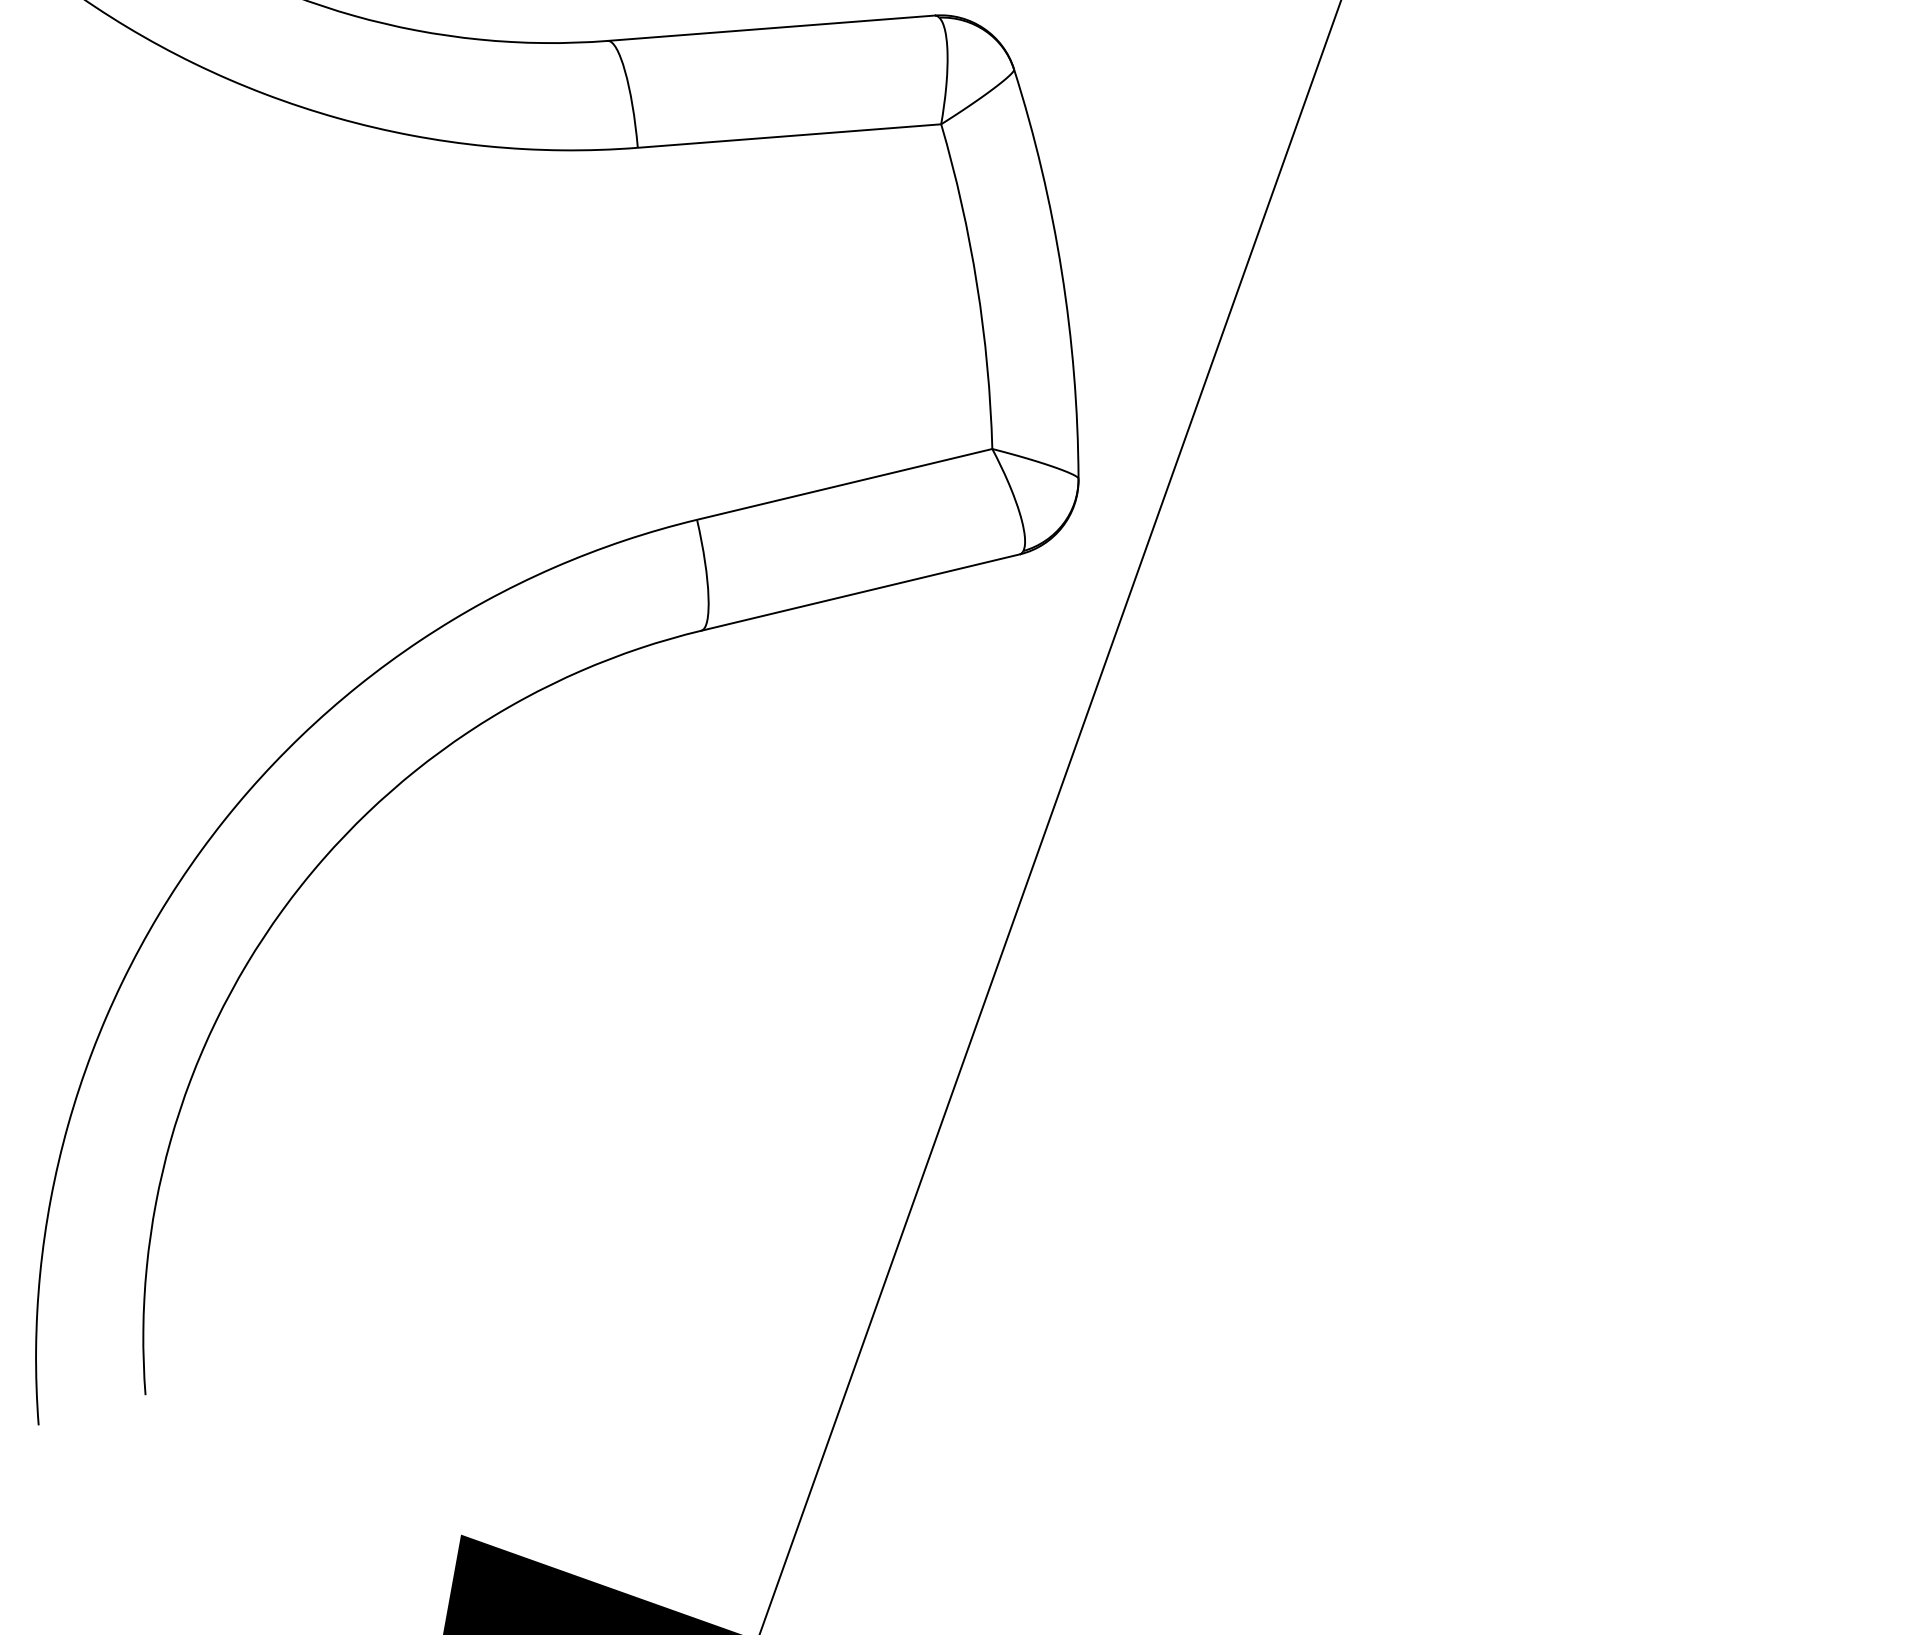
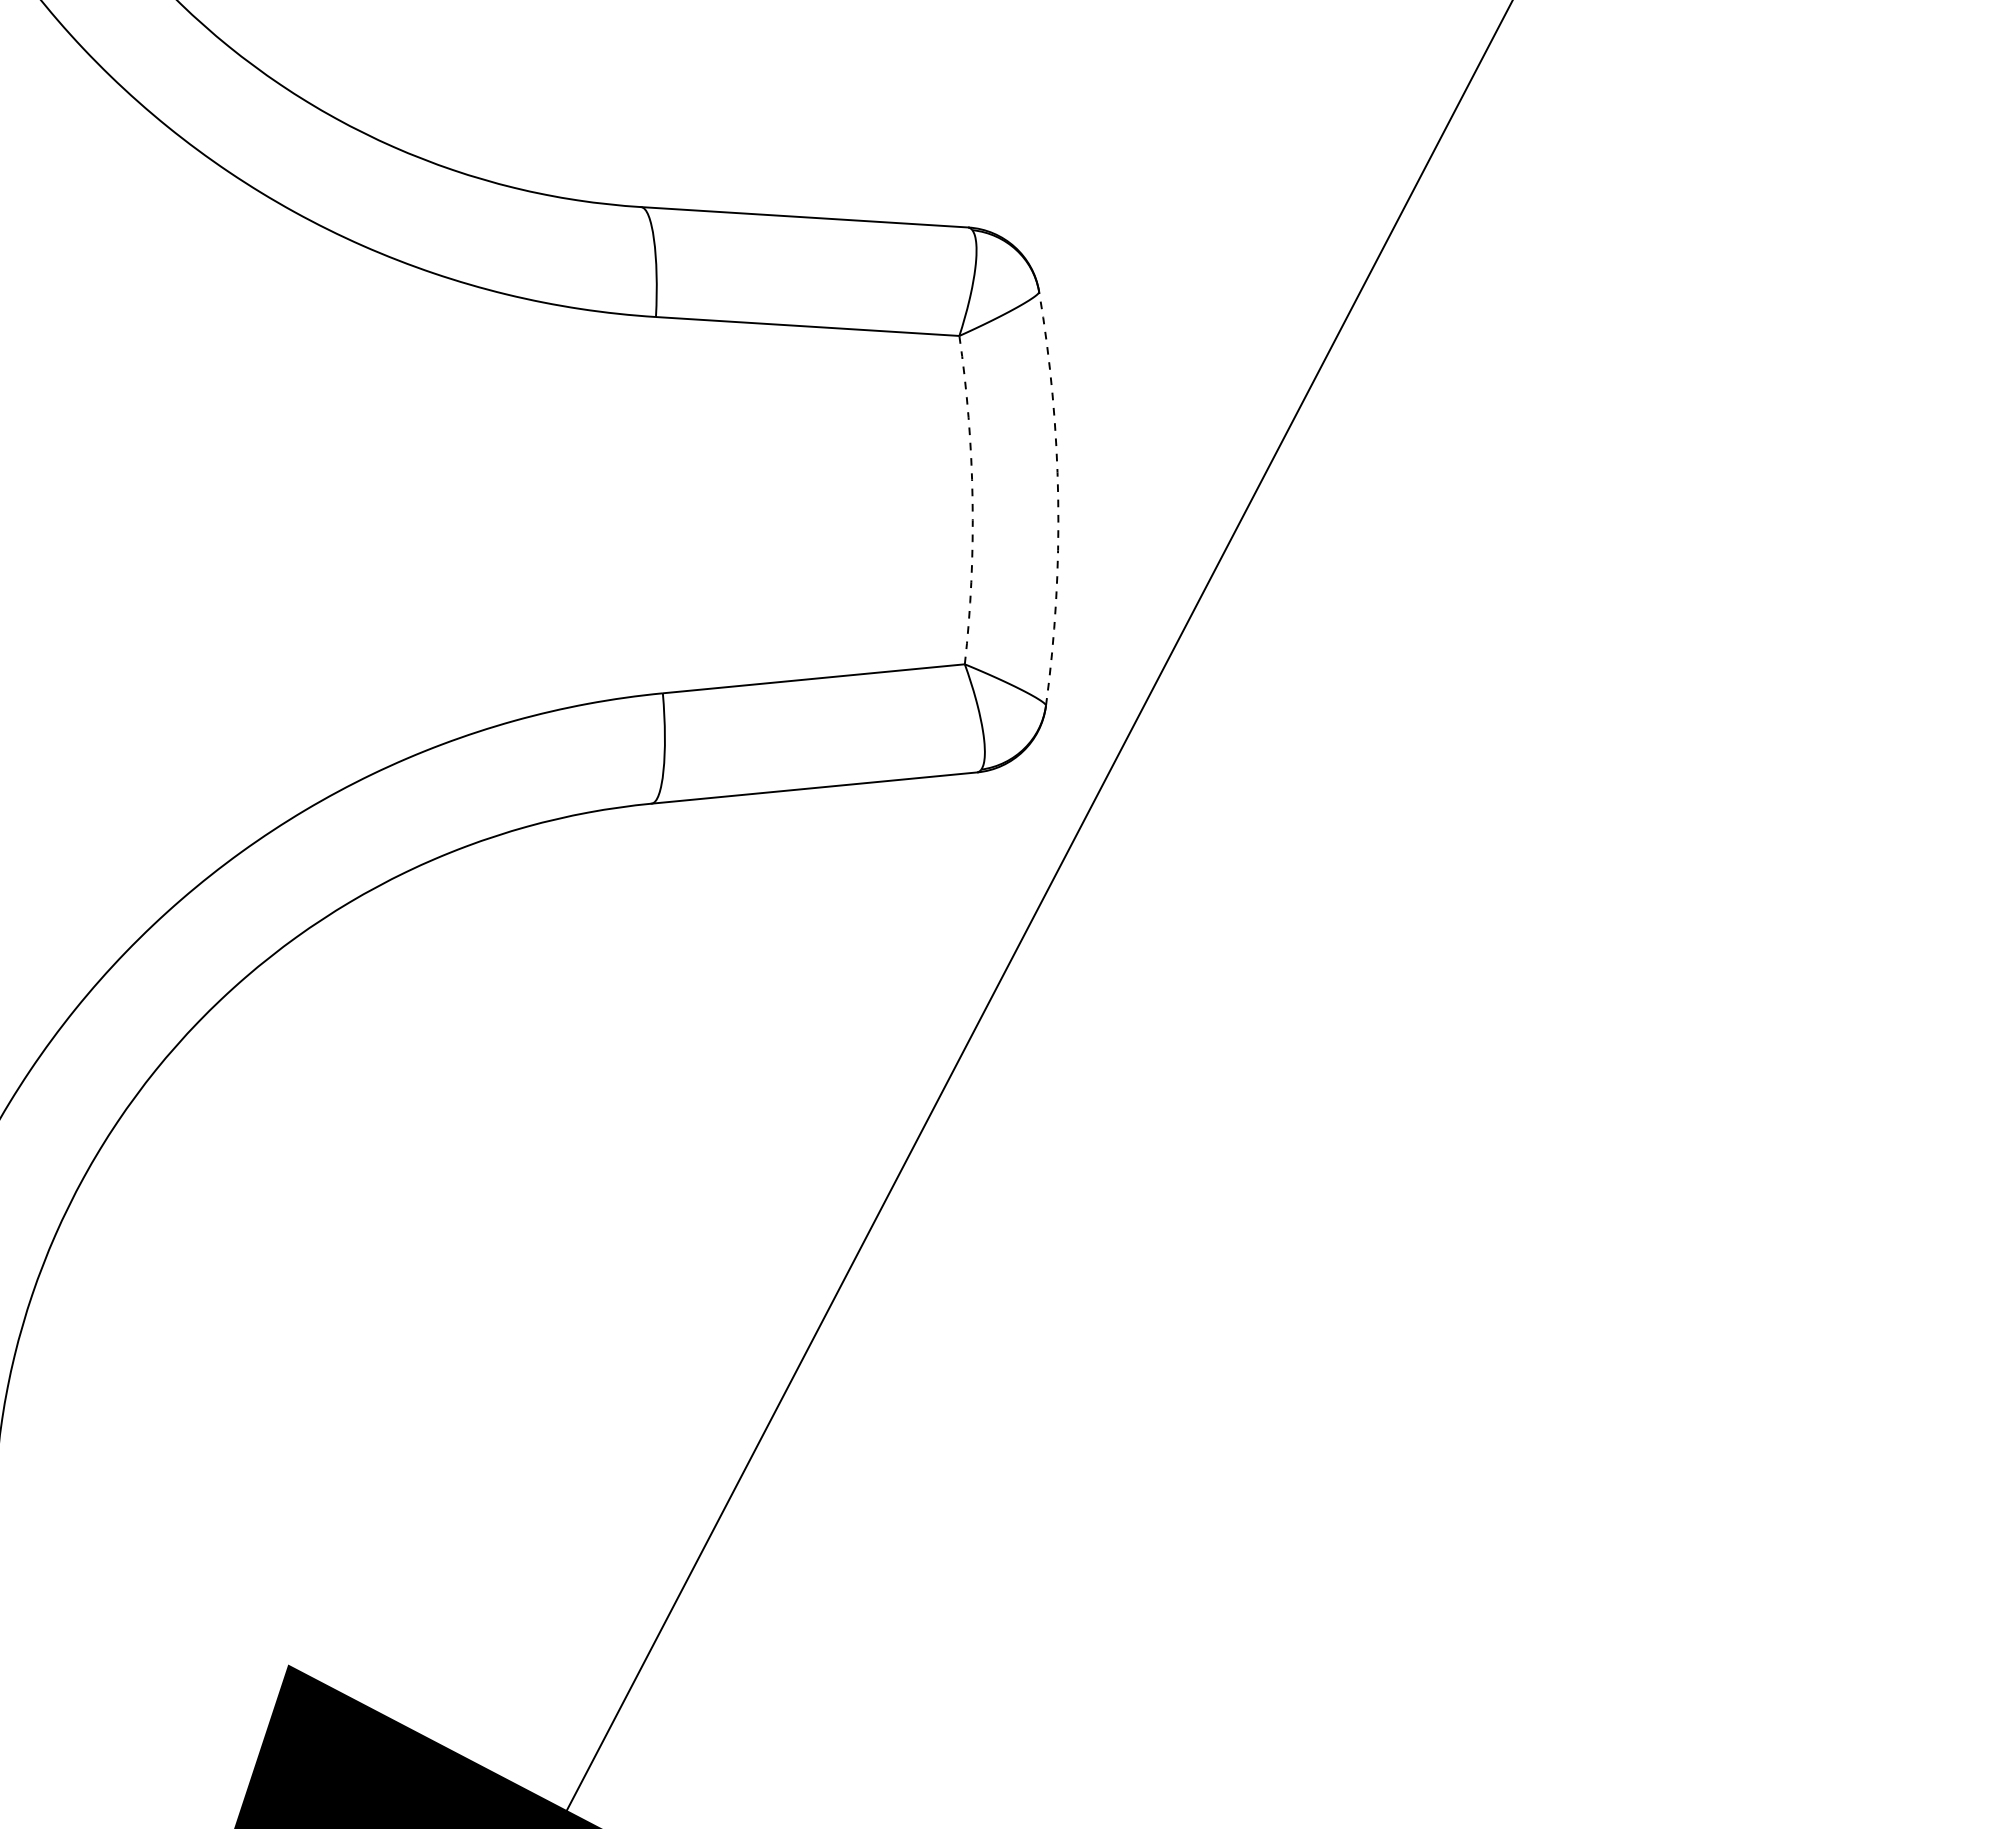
arc: (1062, 271) -> (1058, 498), solid -> dashed
arc: (976, 284) -> (972, 499), solid -> dashed

